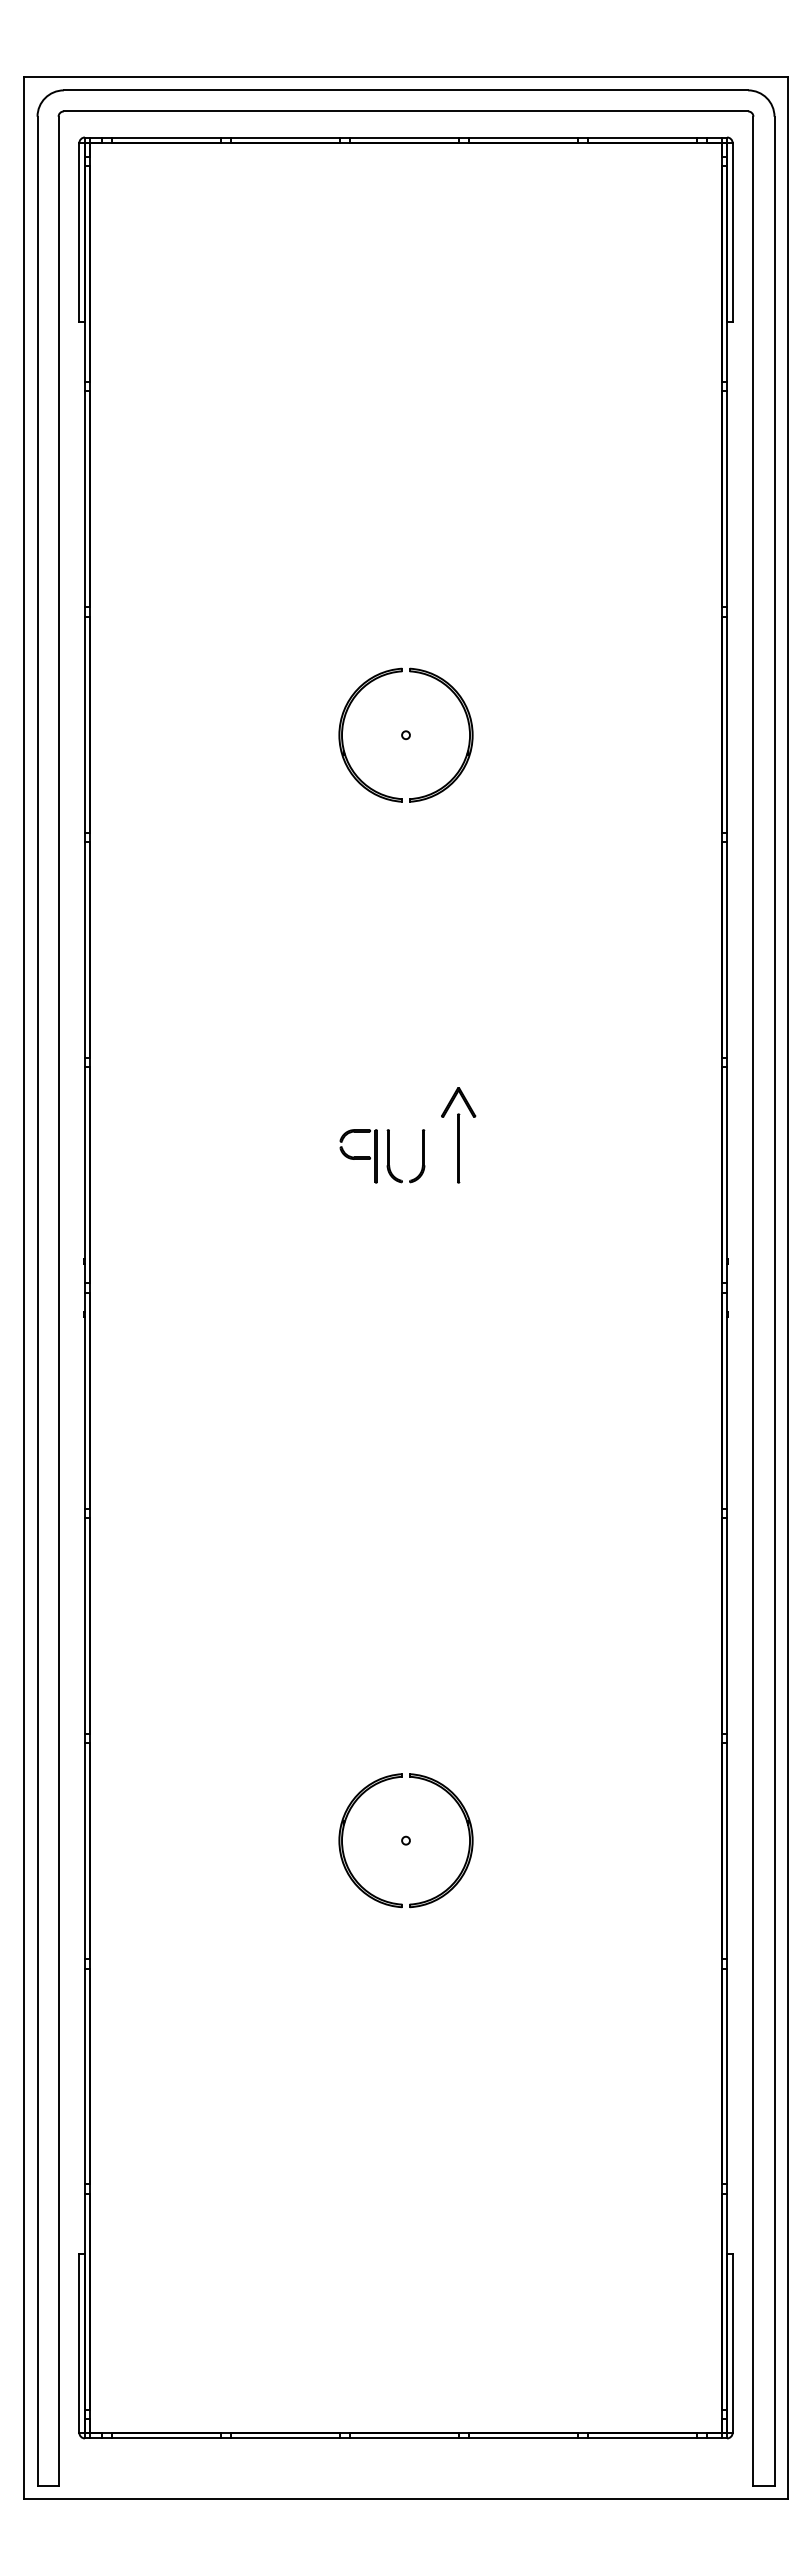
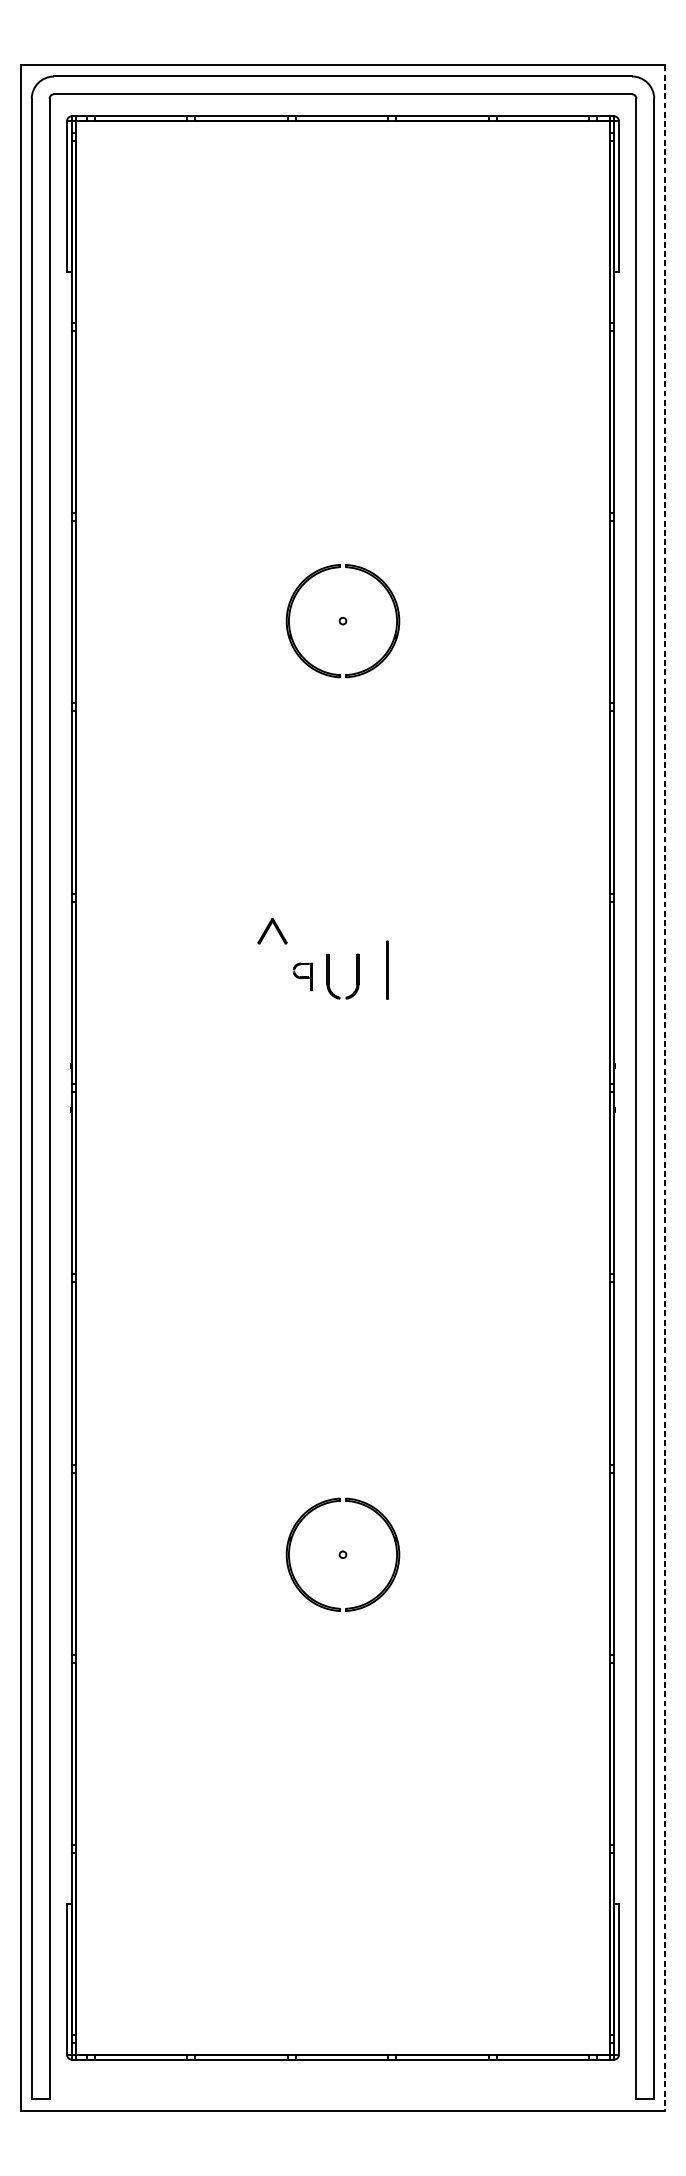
part: (458, 1102) -> (272, 931), moved
part: (358, 1156) -> (302, 976), size x0.6
line: (787, 1287) -> (665, 1087), solid -> dashed

